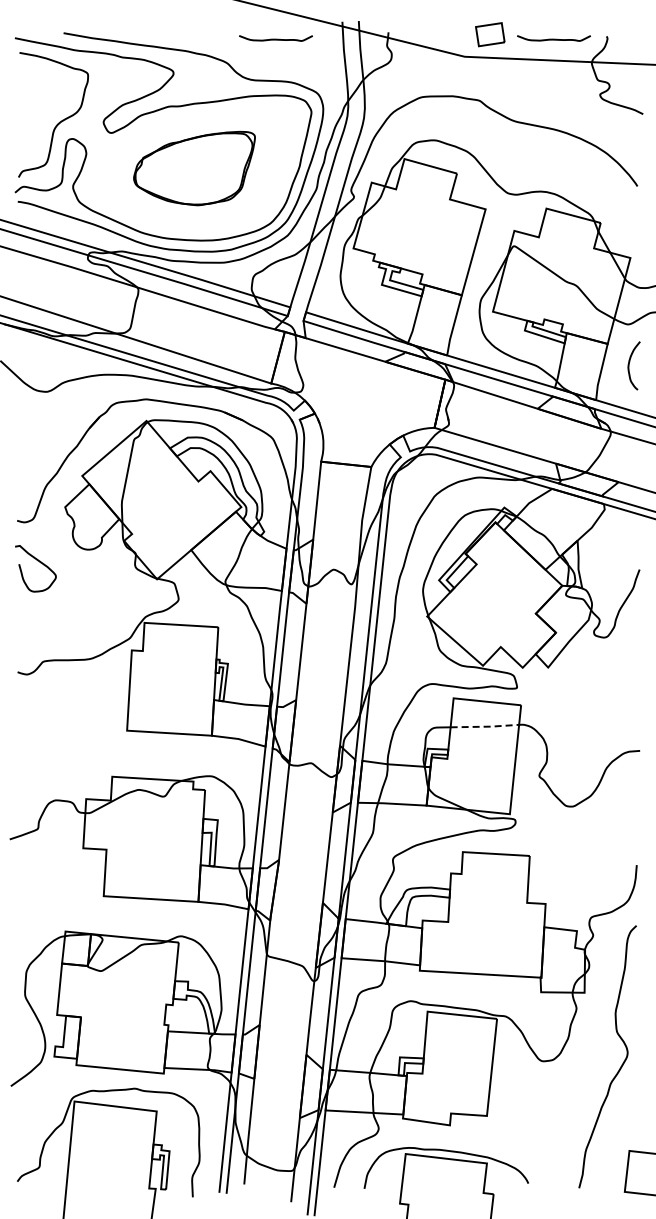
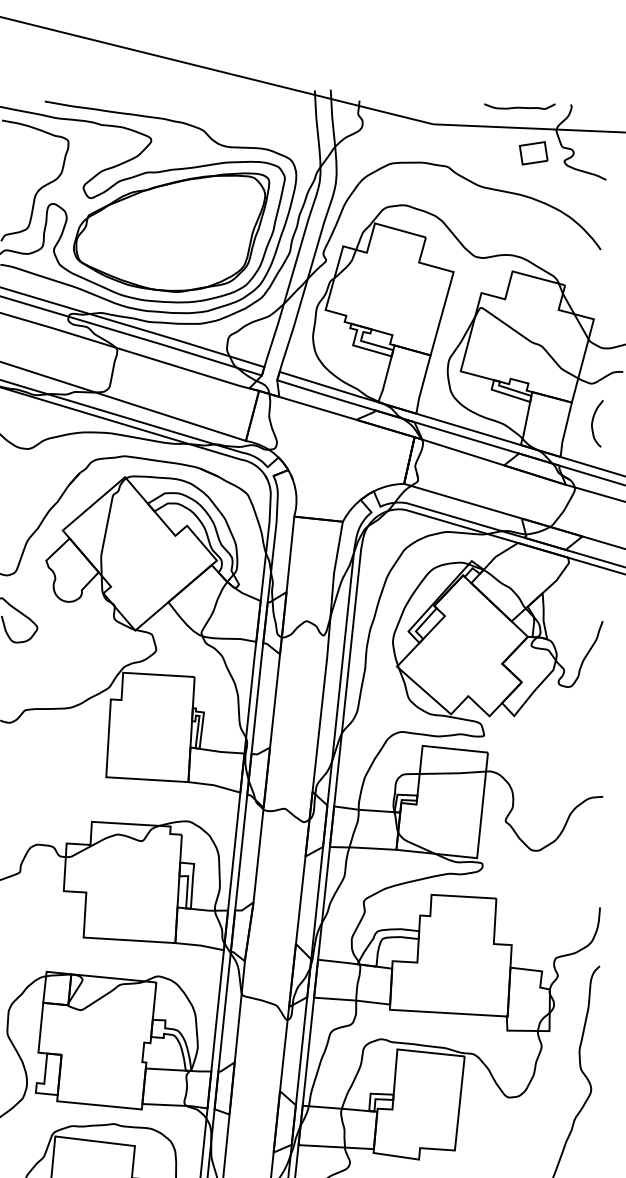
part: (490, 34) -> (533, 153), moved
curve: (275, 38) -> (250, 106), removed
part: (194, 168) -> (171, 232), size x1.67
line: (485, 726) -> (453, 773), dashed -> solid

